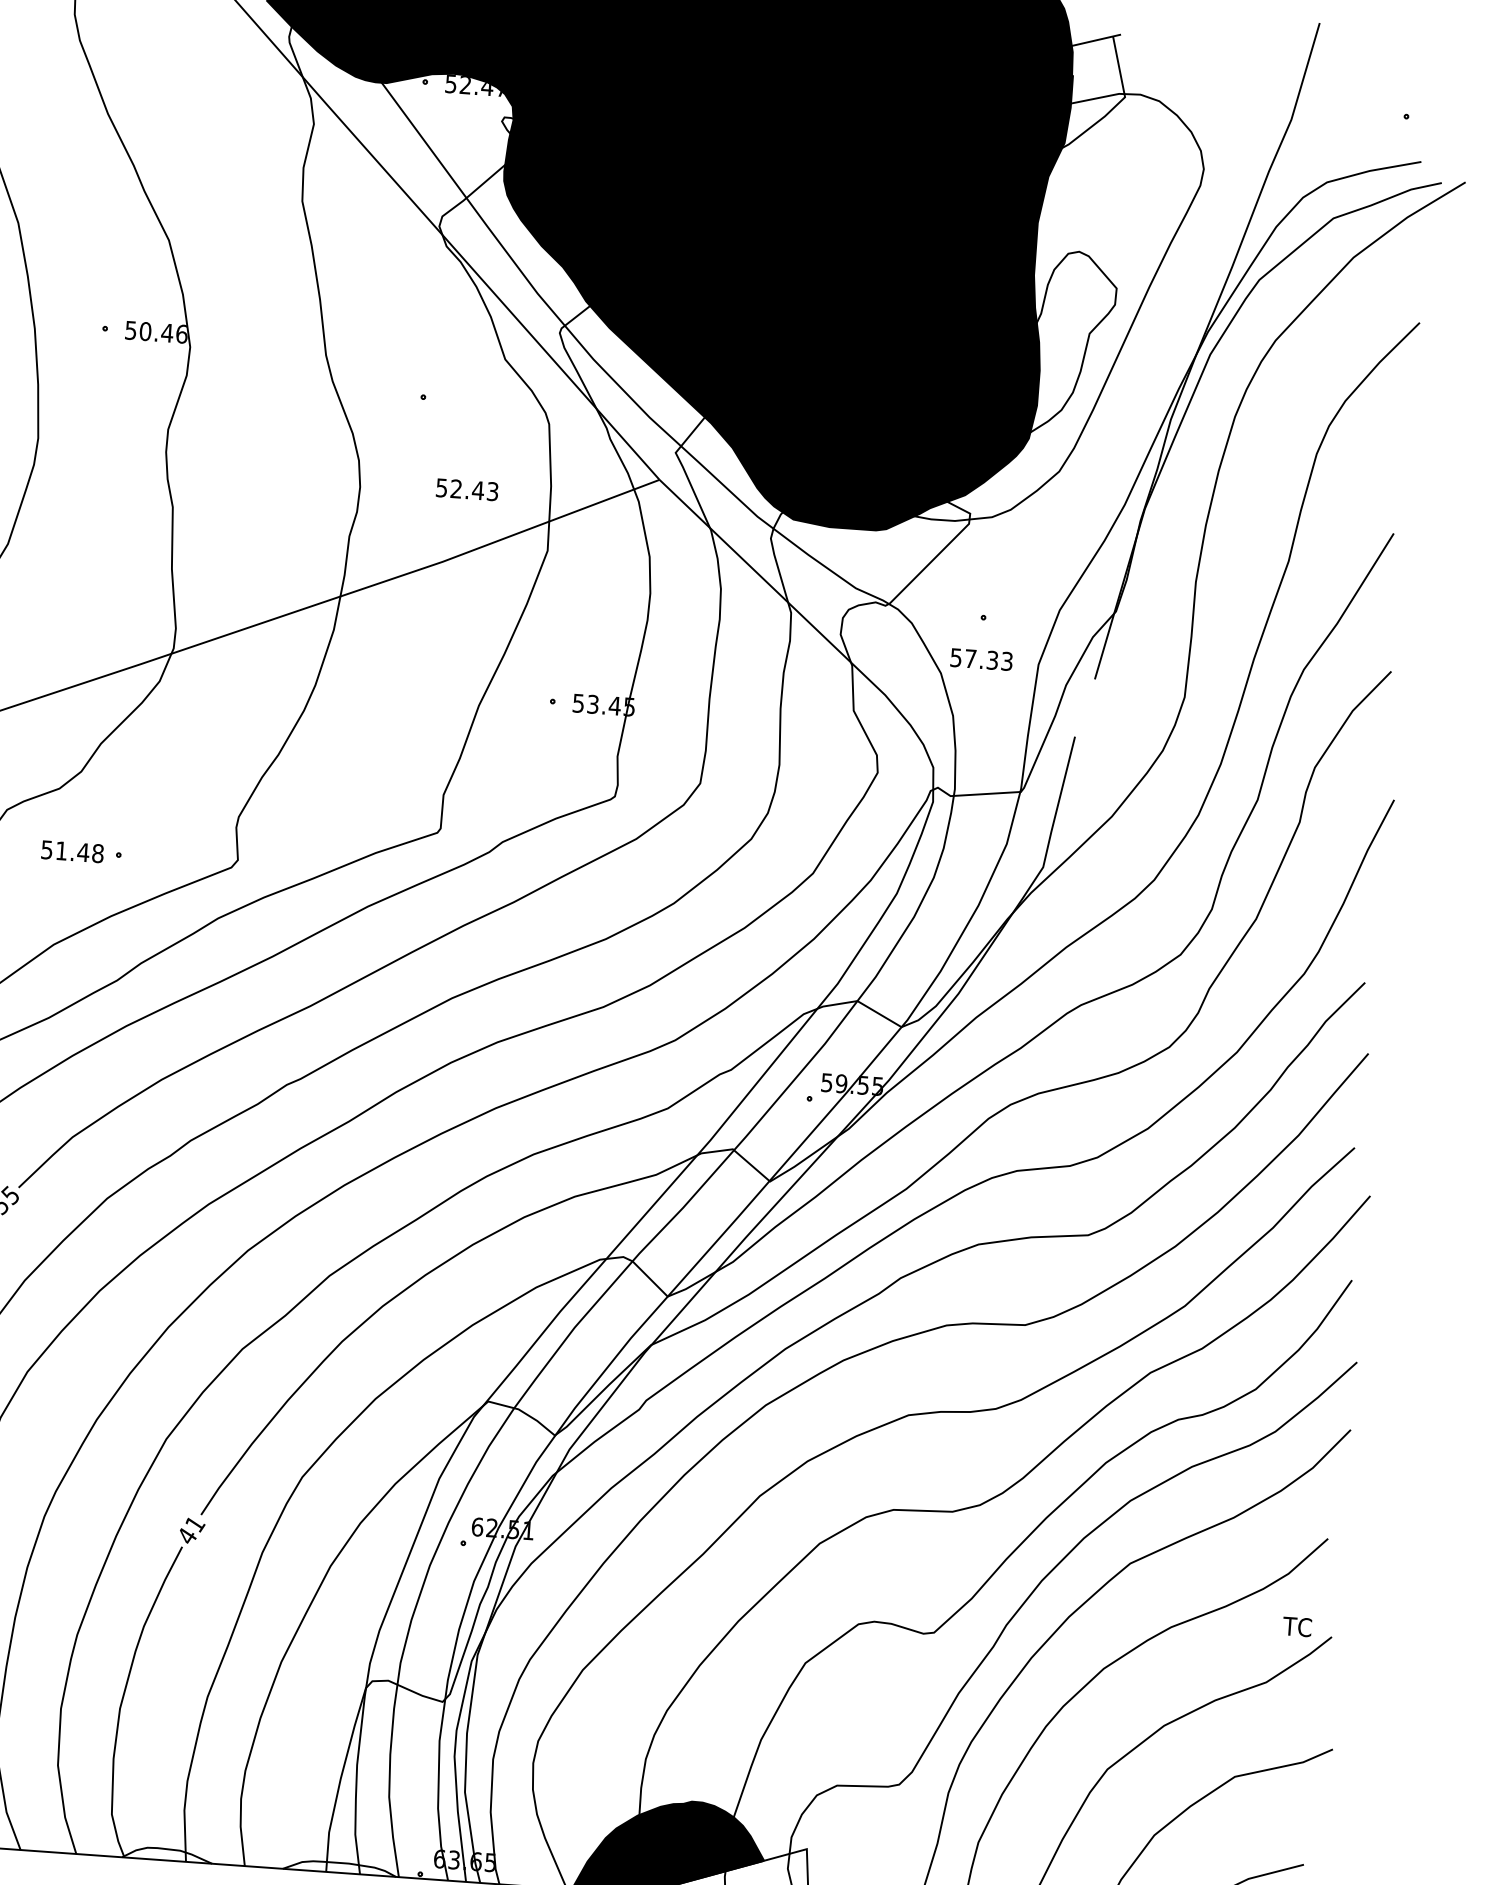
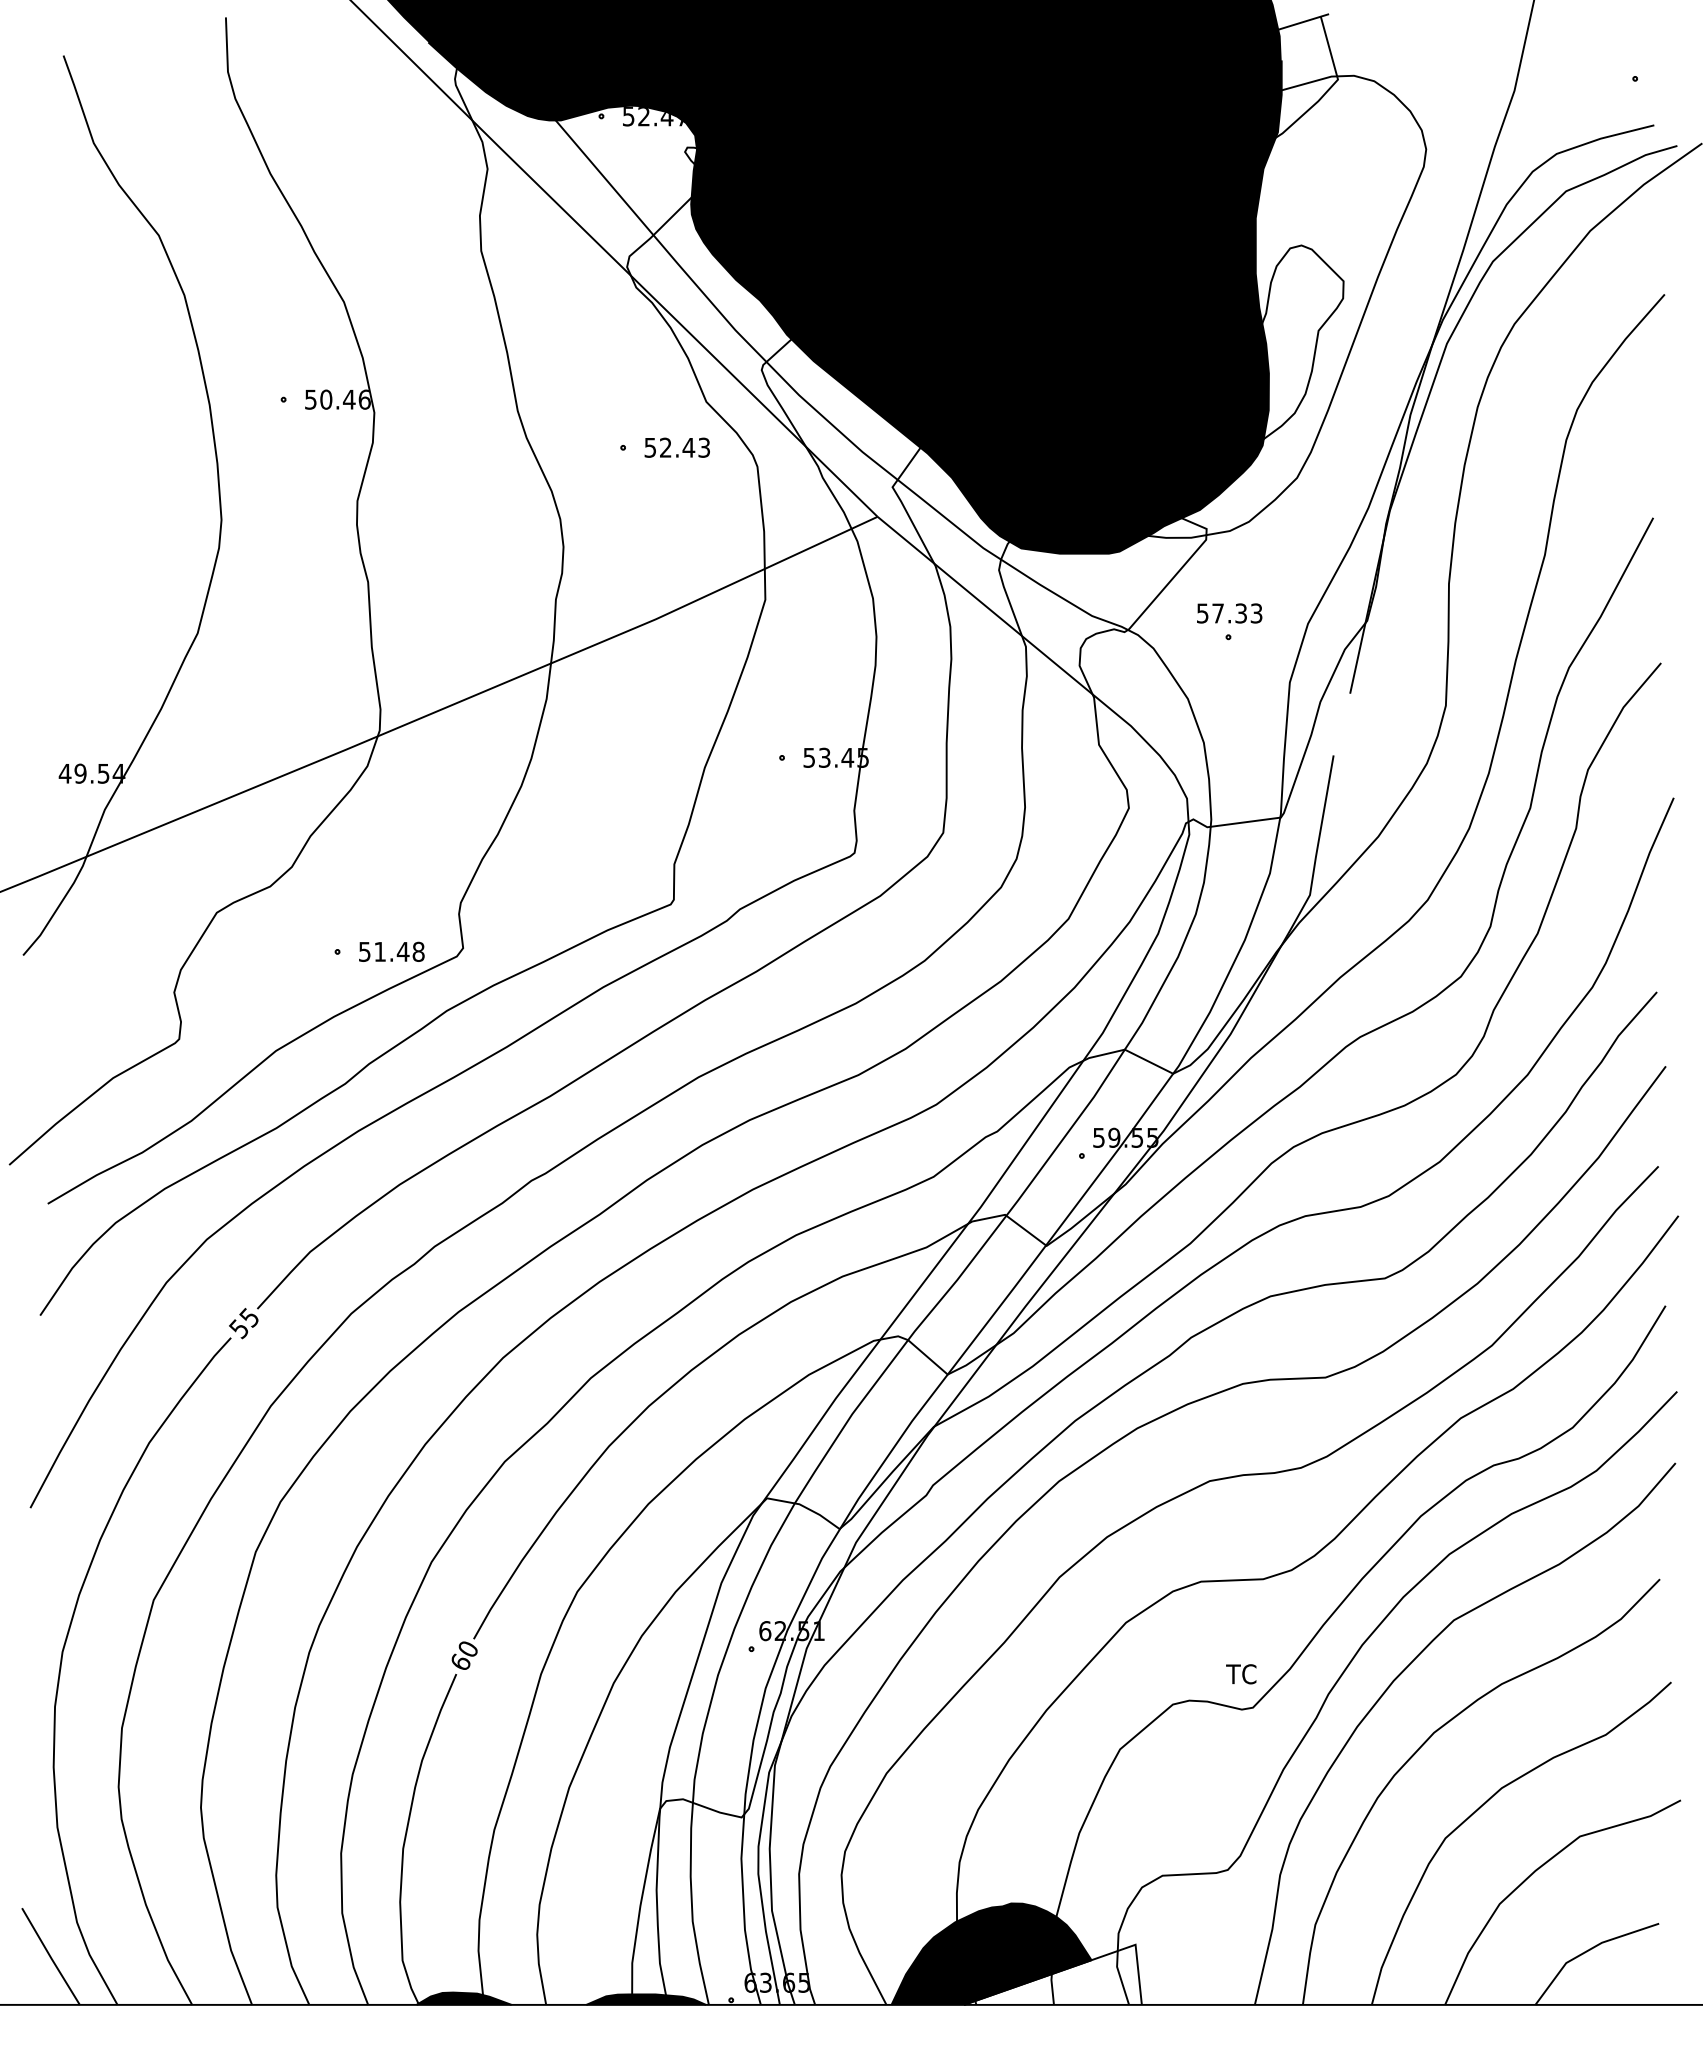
text: (466, 489) -> (676, 447), moved
text: (981, 659) -> (1229, 613), moved
text: (72, 851) -> (391, 951), moved
text: (192, 1529) -> (465, 1655), 41 -> 60
text: (1297, 1627) -> (1241, 1674), moved
fill: (166, 1854) -> (463, 1998), added
fill: (340, 1867) -> (646, 1999), added

